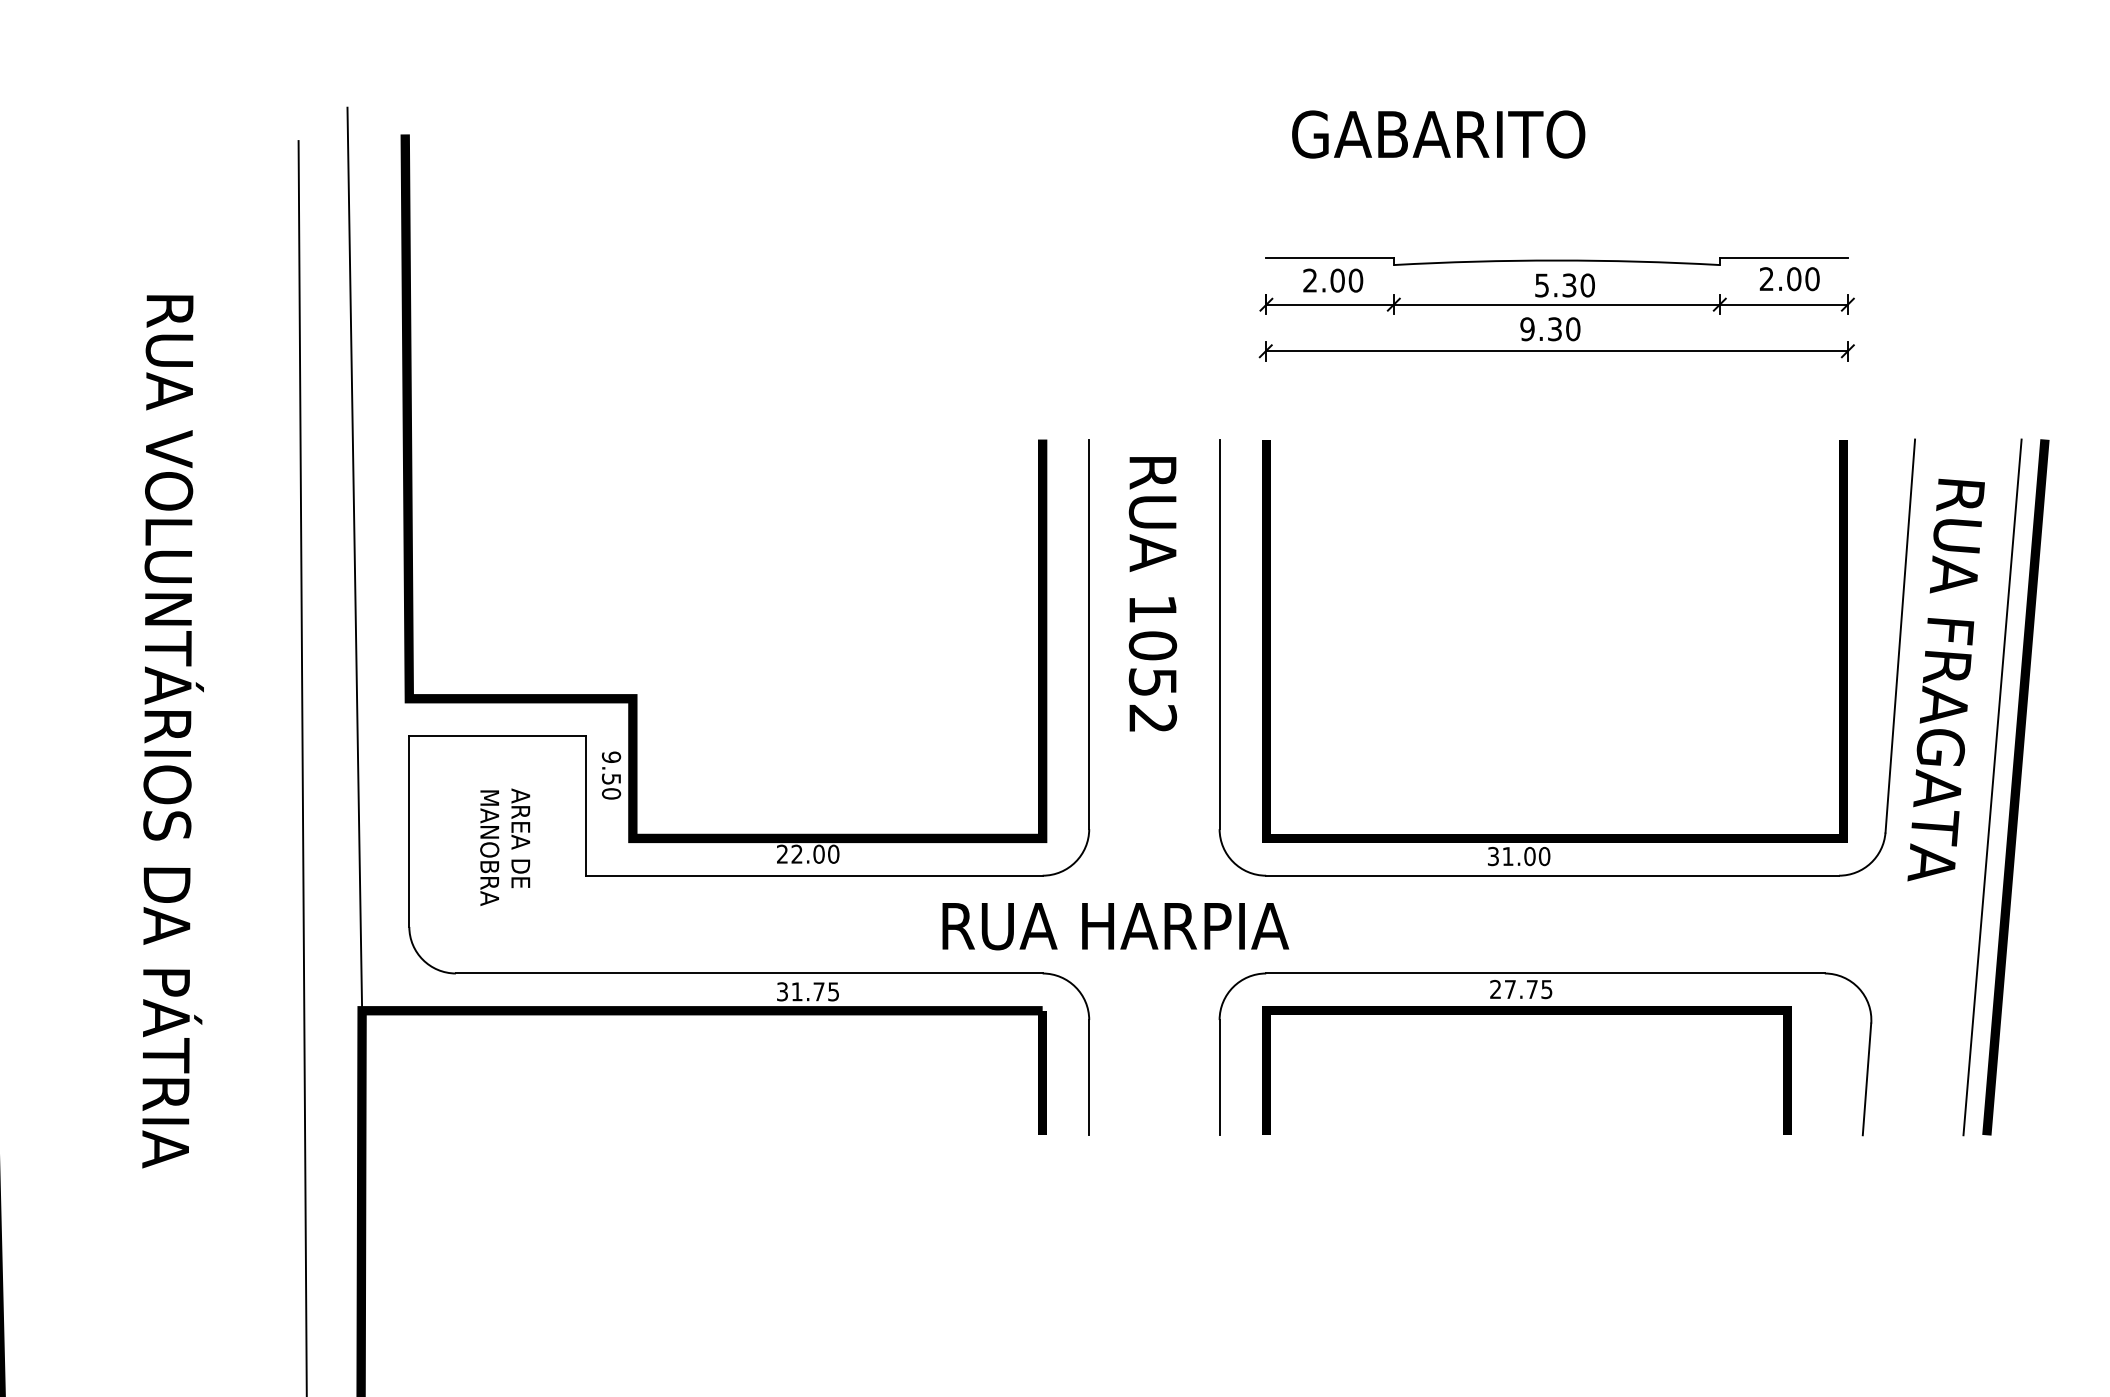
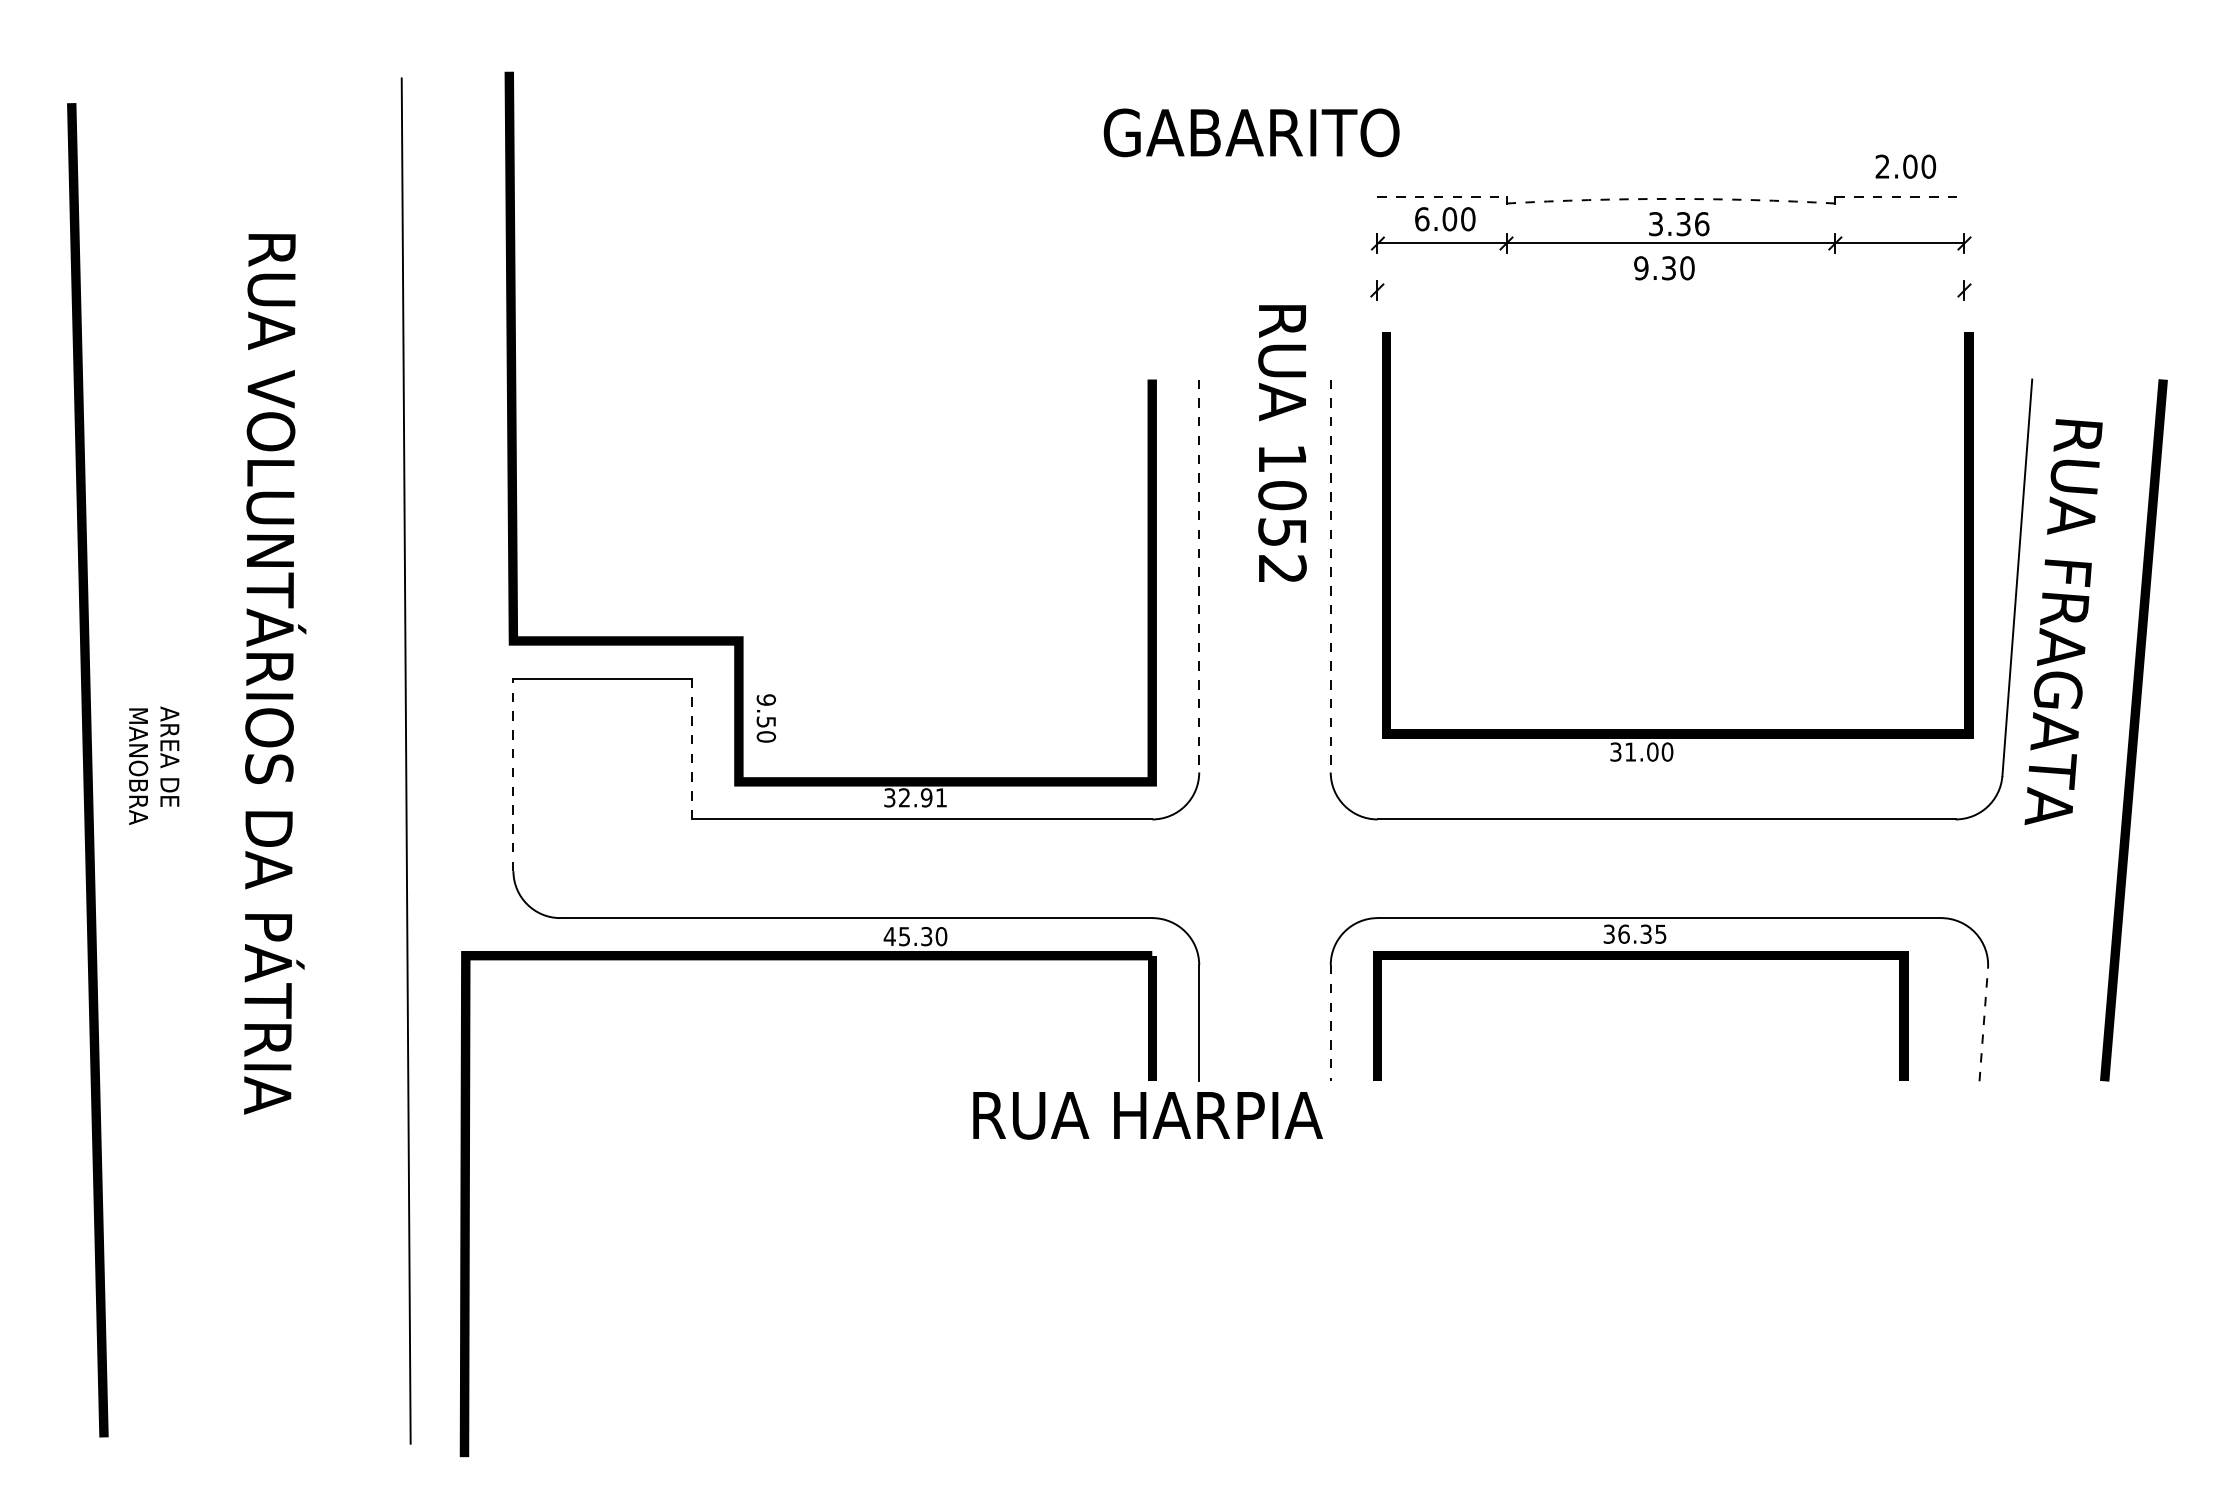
text: (1438, 134) -> (1251, 132), moved
line: (1329, 258) -> (1441, 196), solid -> dashed
line: (1783, 258) -> (1899, 196), solid -> dashed
arc: (1556, 260) -> (1670, 198), solid -> dashed
text: (1789, 278) -> (1905, 166), moved
text: (1310, 280) -> (1422, 219), 2.00 -> 6.00
text: (1565, 284) -> (1679, 223), 5.30 -> 3.36
line: (1556, 351) -> (1670, 290), removed
line: (354, 558) -> (458, 499), removed
text: (1152, 594) -> (1282, 443), moved
line: (1089, 634) -> (1199, 576), solid -> dashed
line: (1219, 634) -> (1330, 576), solid -> dashed
text: (1554, 652) -> (1677, 546), moved
text: (610, 775) -> (765, 718), moved
line: (1992, 787) -> (2110, 730), removed
line: (585, 806) -> (691, 749), solid -> dashed
line: (409, 831) -> (513, 774), solid -> dashed
text: (504, 846) -> (153, 765), moved
text: (807, 853) -> (915, 797), 22.00 -> 32.91
text: (1115, 926) -> (1147, 1115), moved
text: (1513, 988) -> (1627, 933), 27.75 -> 36.35
text: (807, 991) -> (915, 936), 31.75 -> 45.30
line: (1219, 1077) -> (1330, 1023), solid -> dashed
line: (1866, 1078) -> (1983, 1024), solid -> dashed

